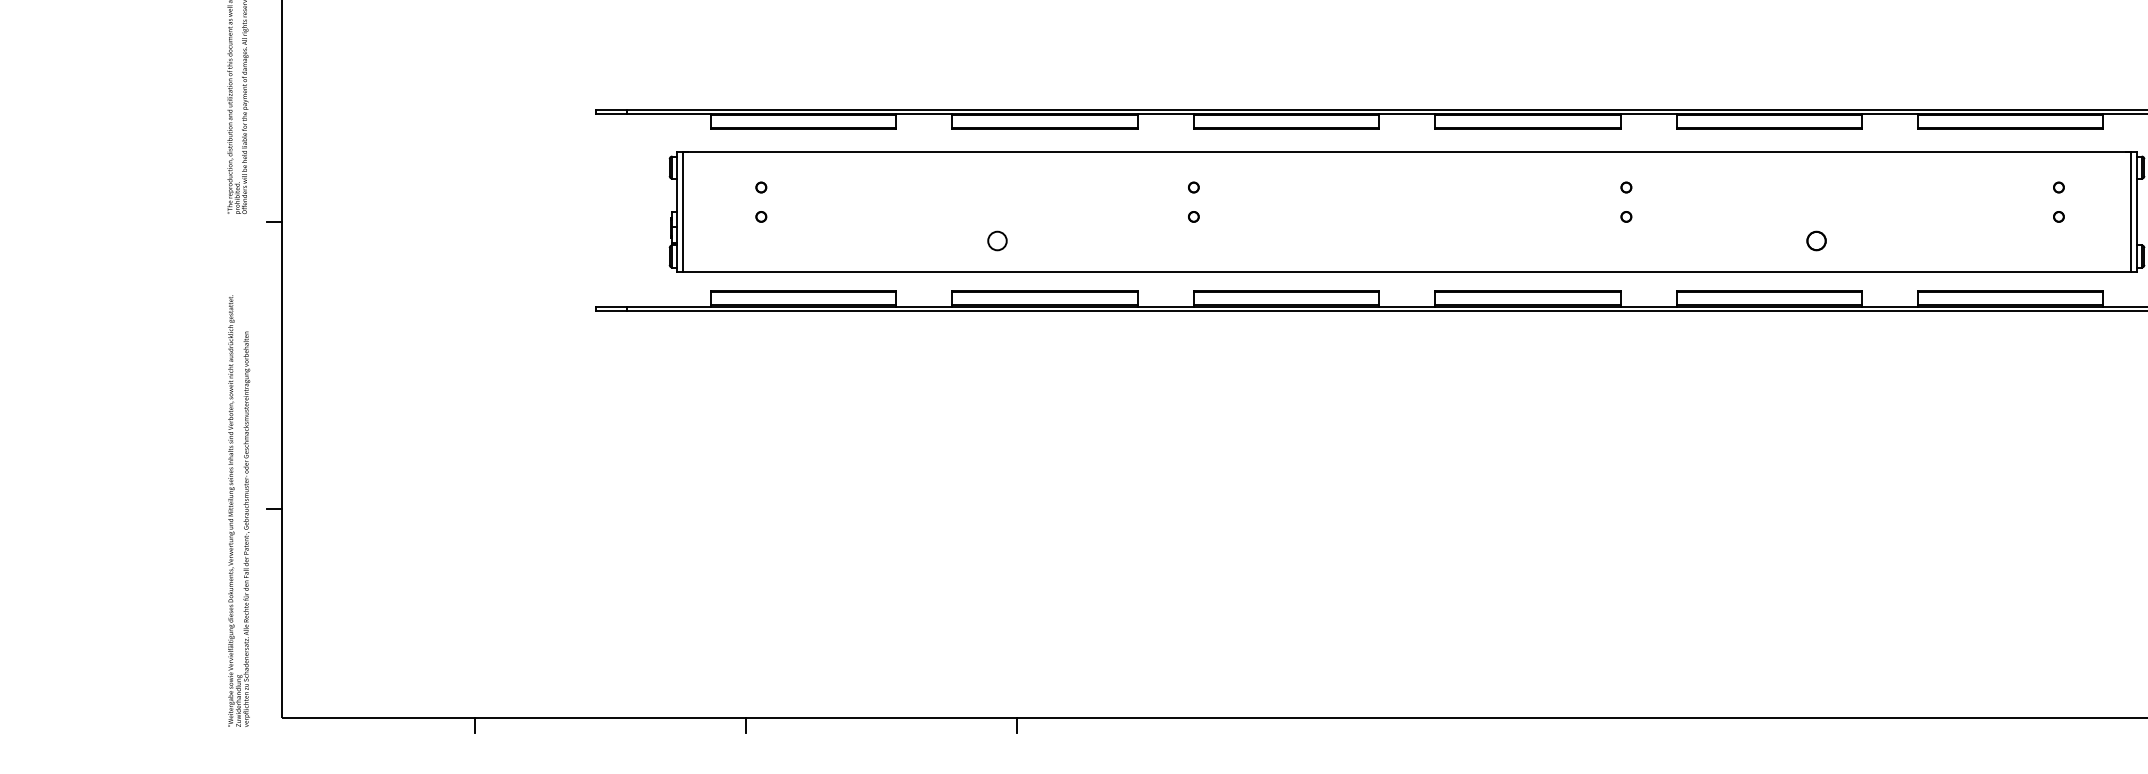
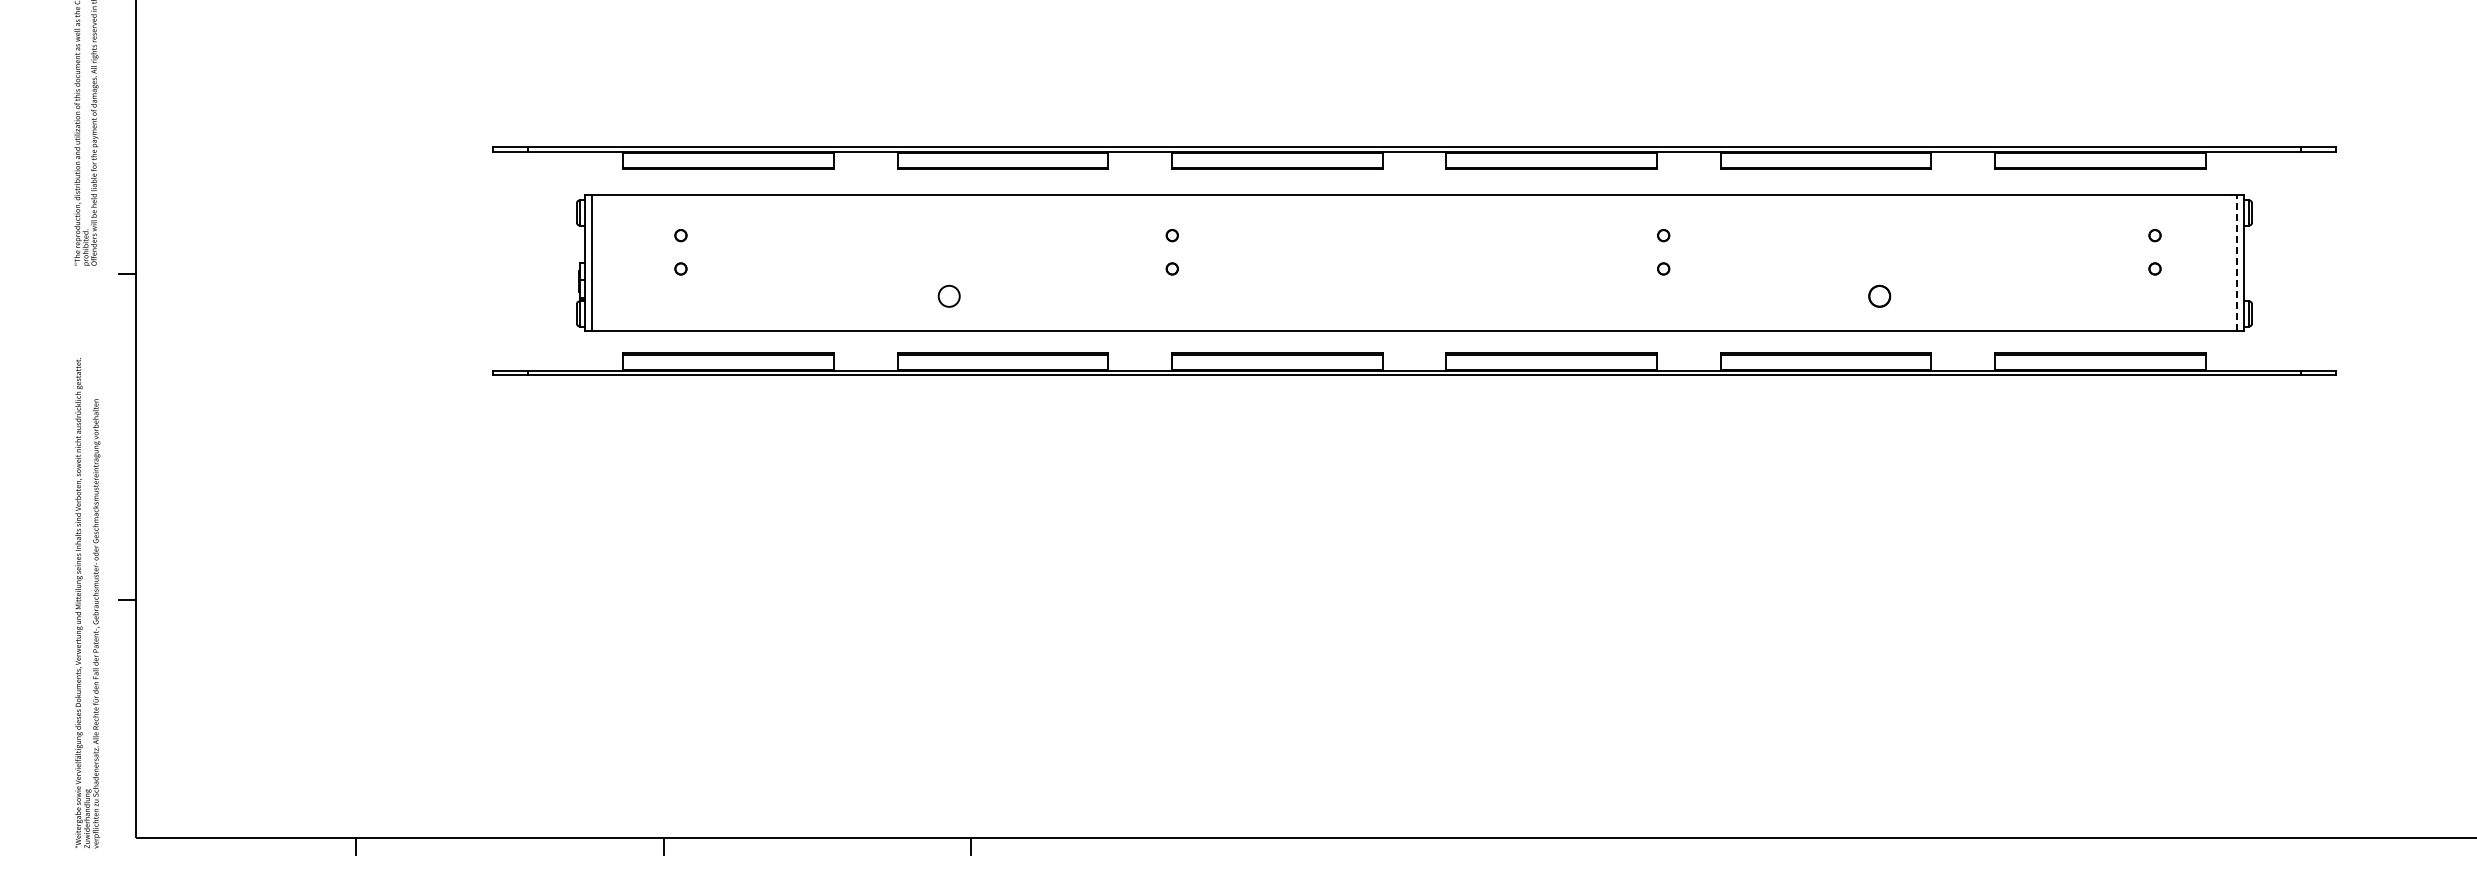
line: (2130, 211) -> (2236, 262), solid -> dashed

